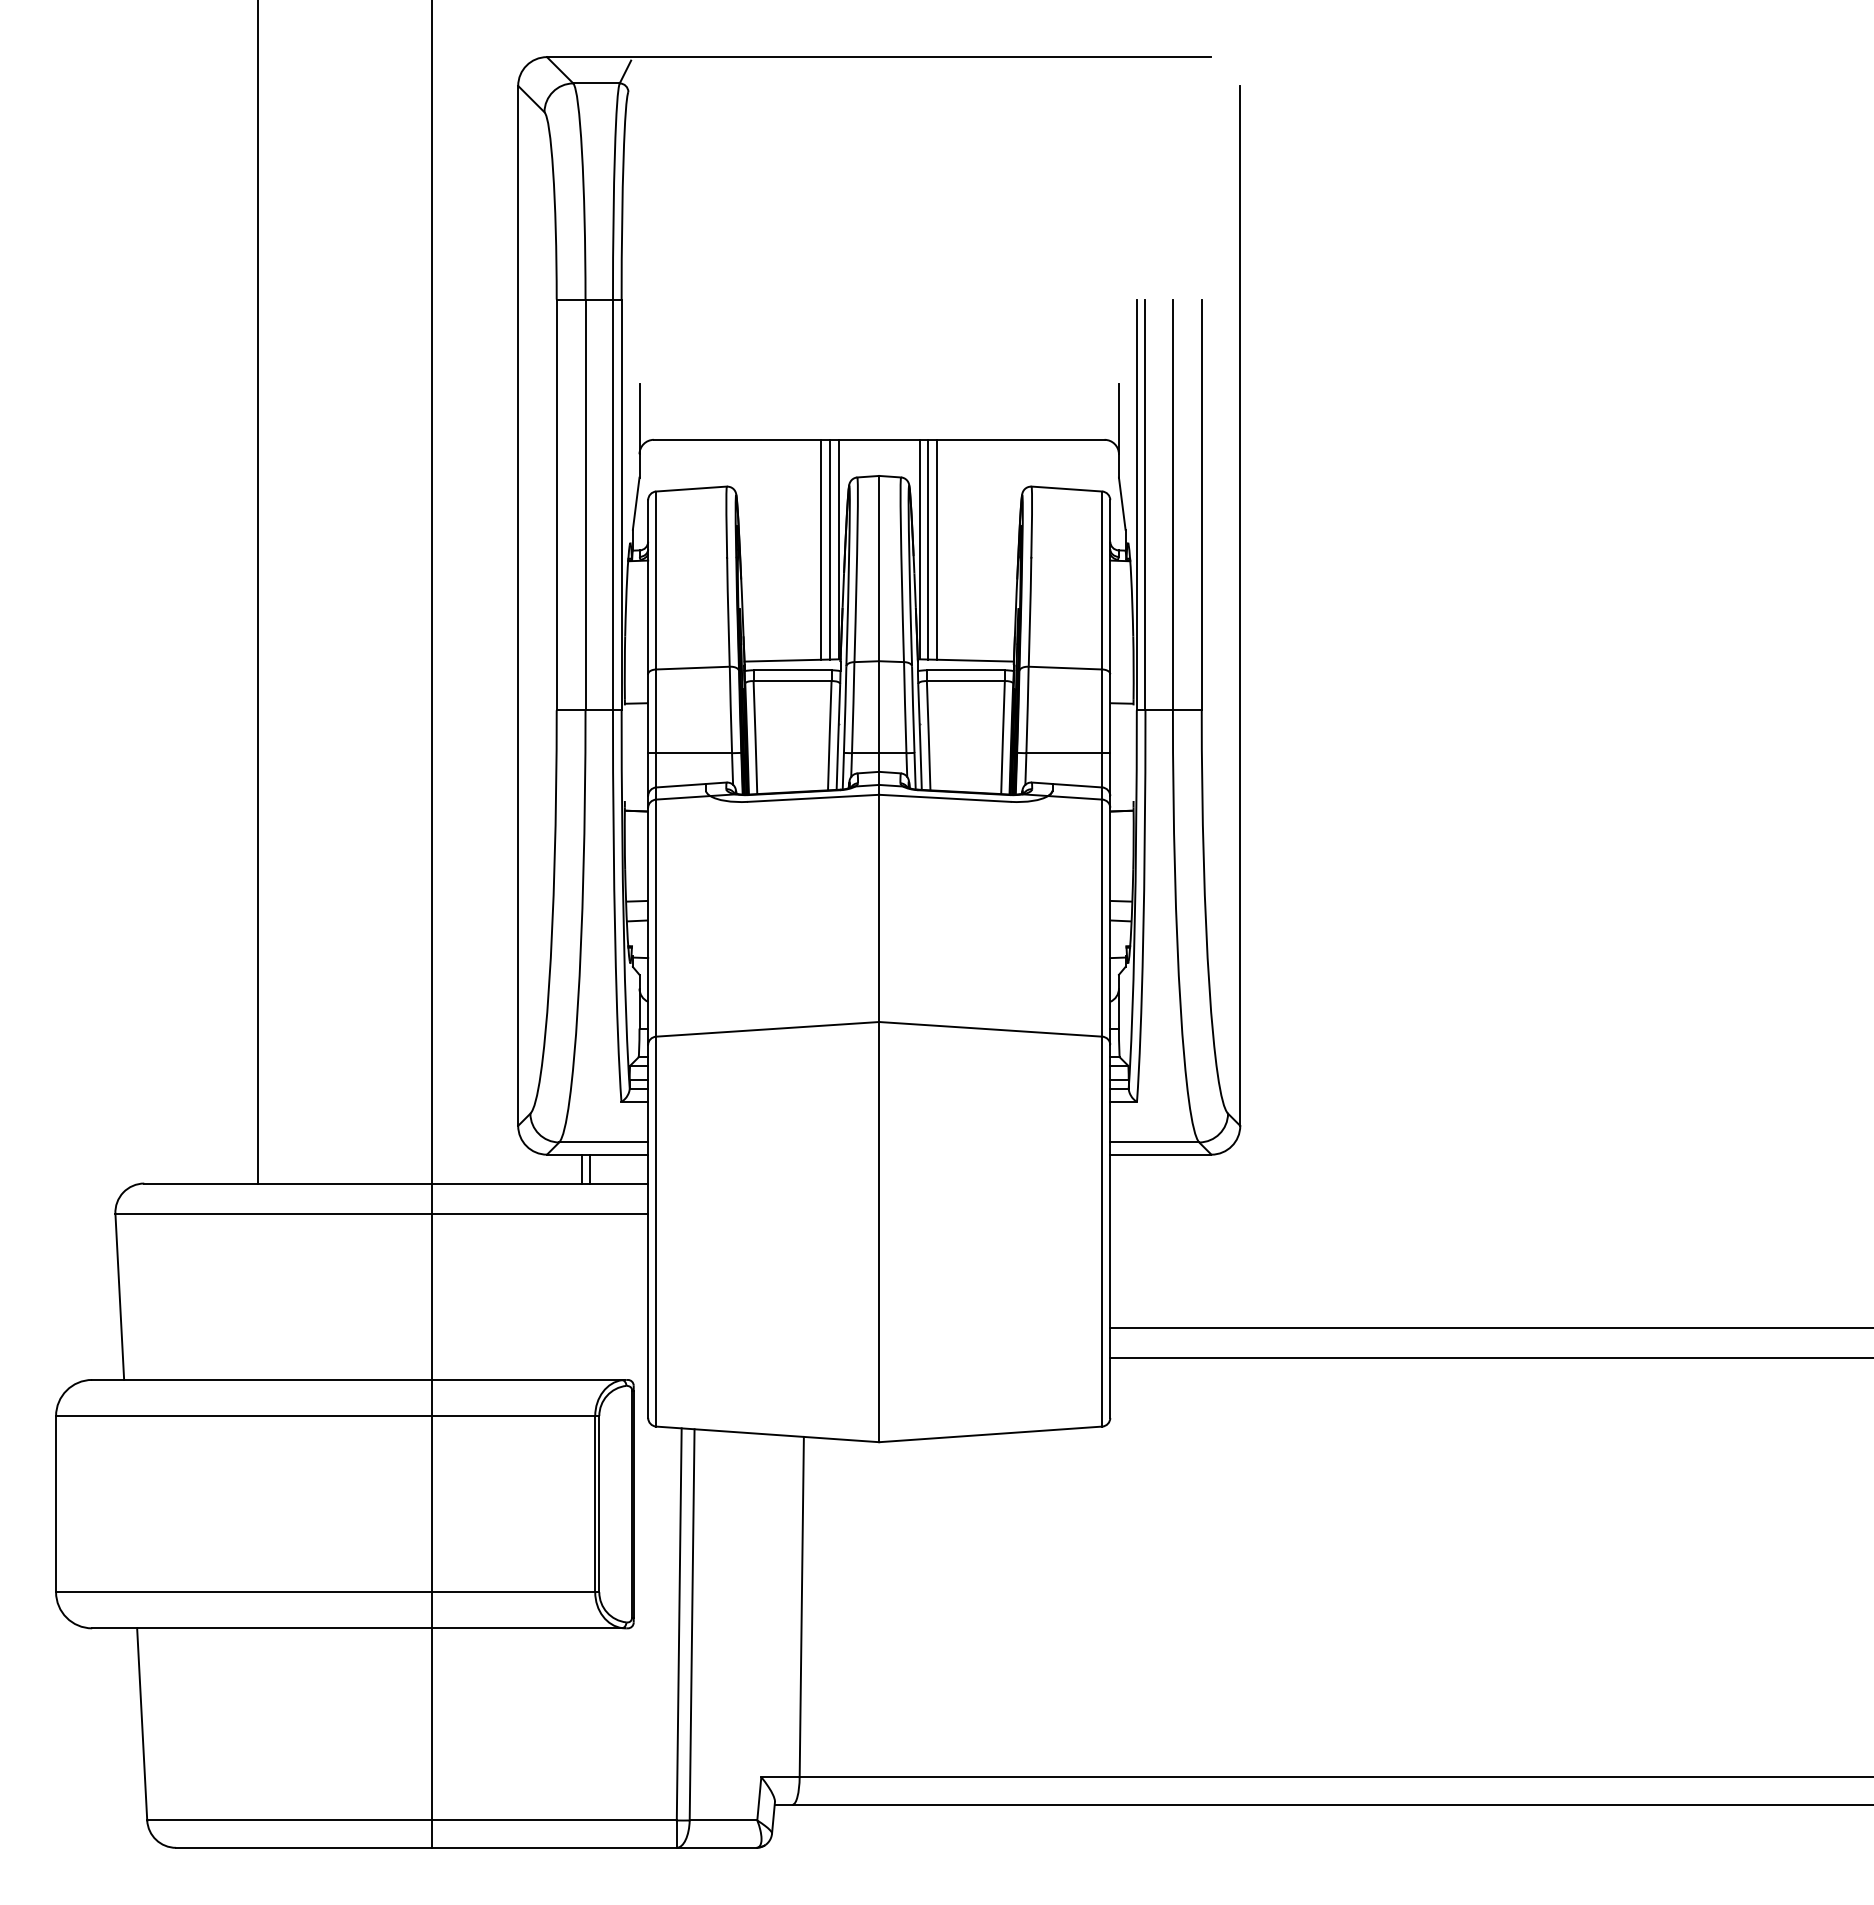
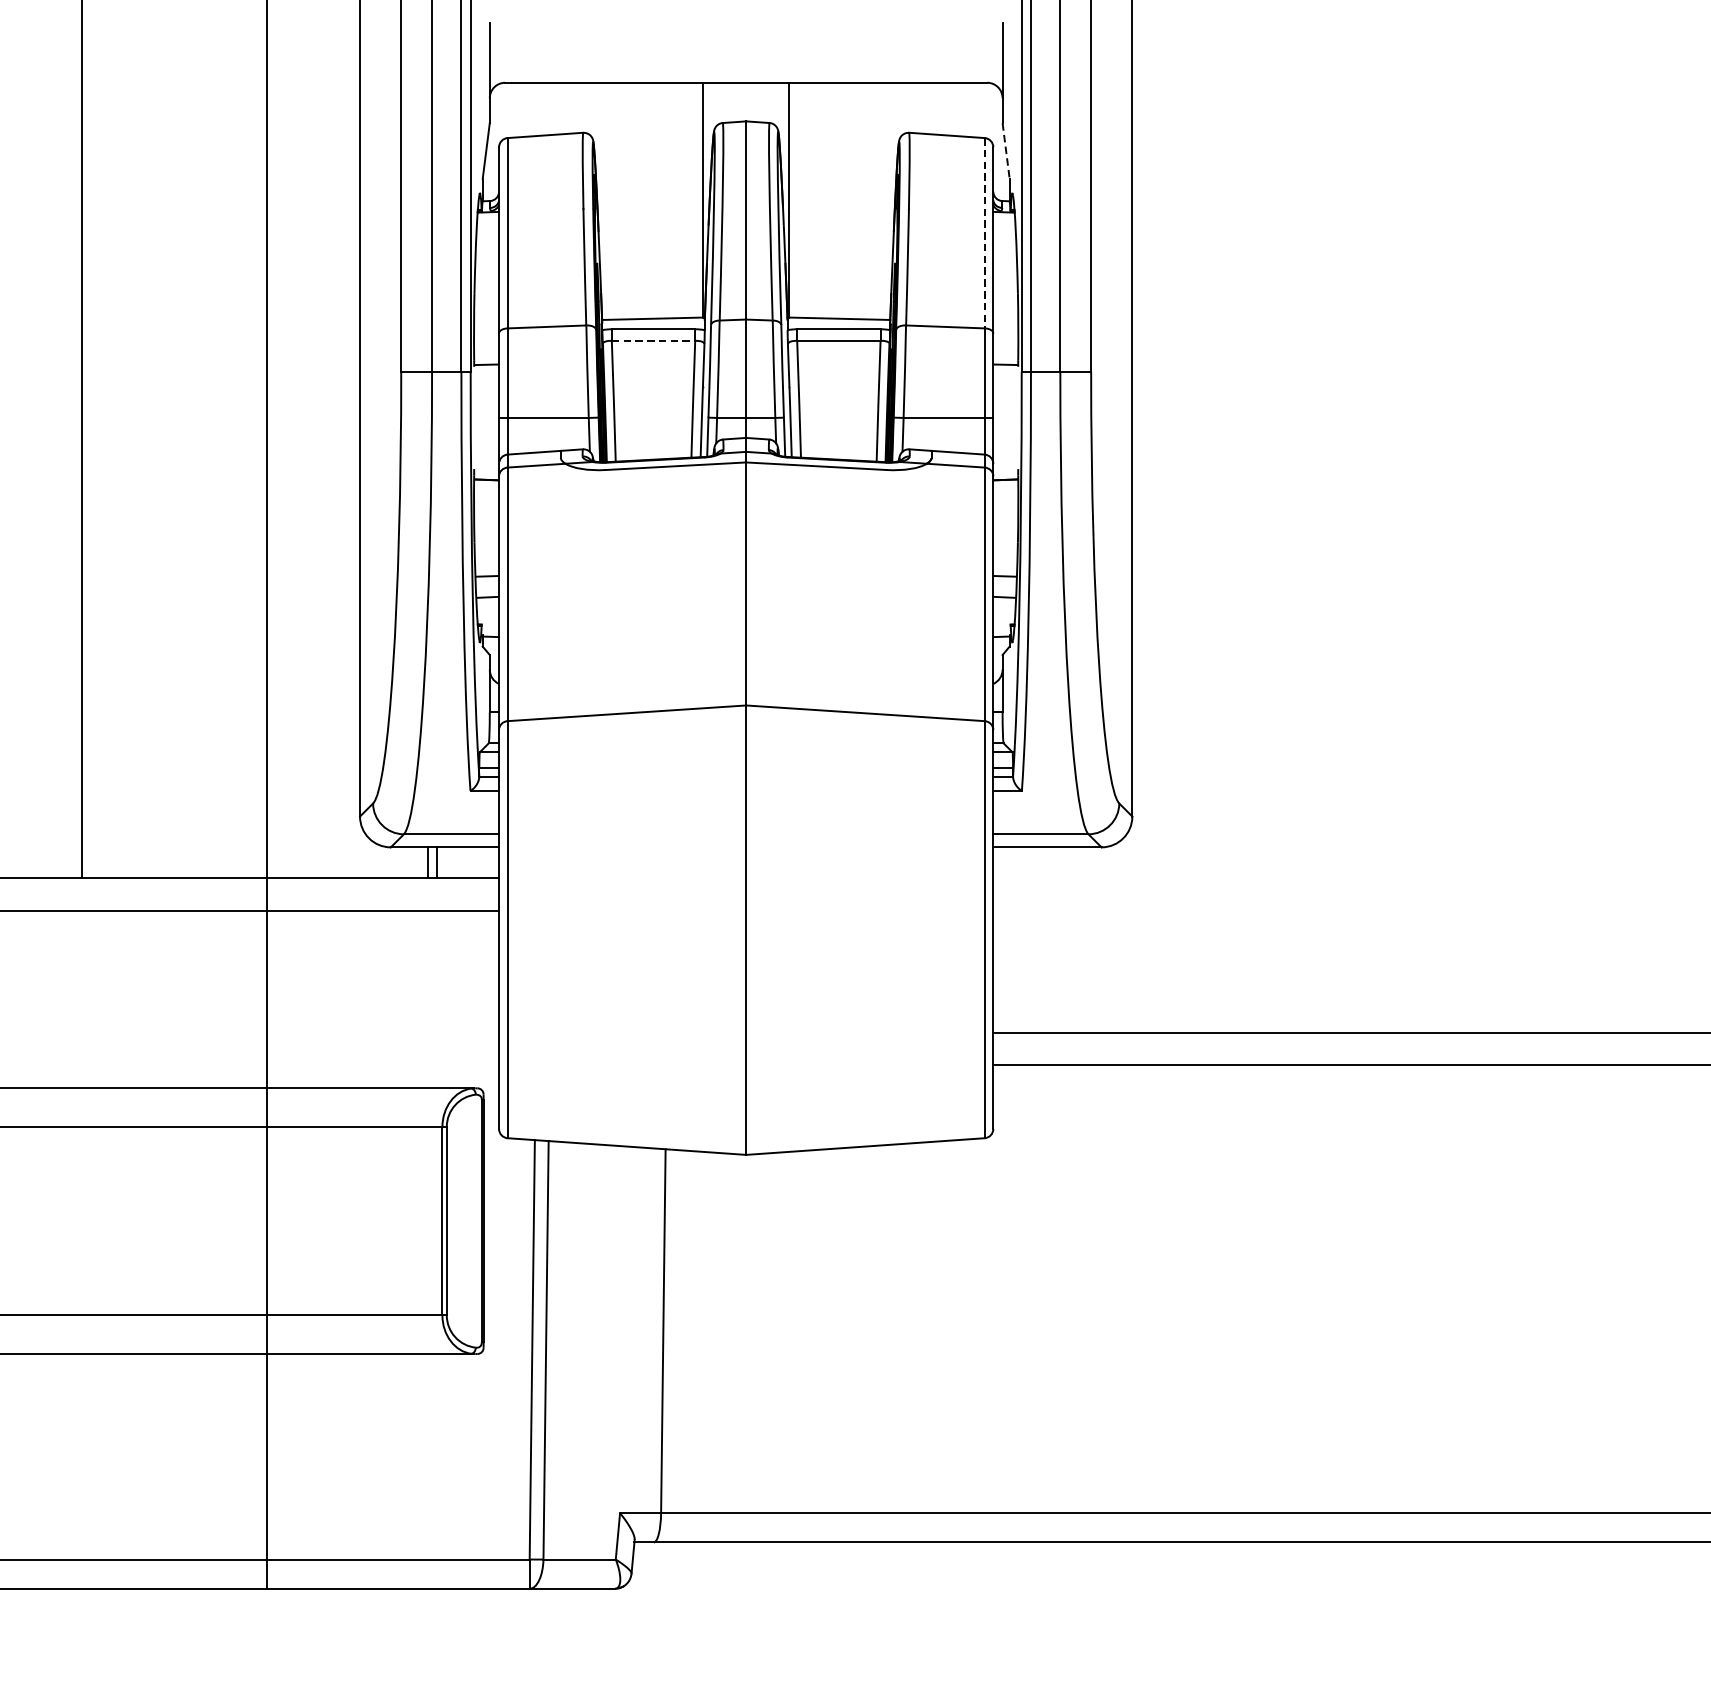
line: (1122, 504) -> (1006, 151), solid -> dashed
line: (821, 549) -> (684, 200), removed
line: (830, 549) -> (694, 200), removed
line: (928, 549) -> (798, 200), removed
line: (937, 549) -> (808, 200), removed
line: (1102, 580) -> (985, 233), solid -> dashed
line: (792, 681) -> (653, 341), solid -> dashed

